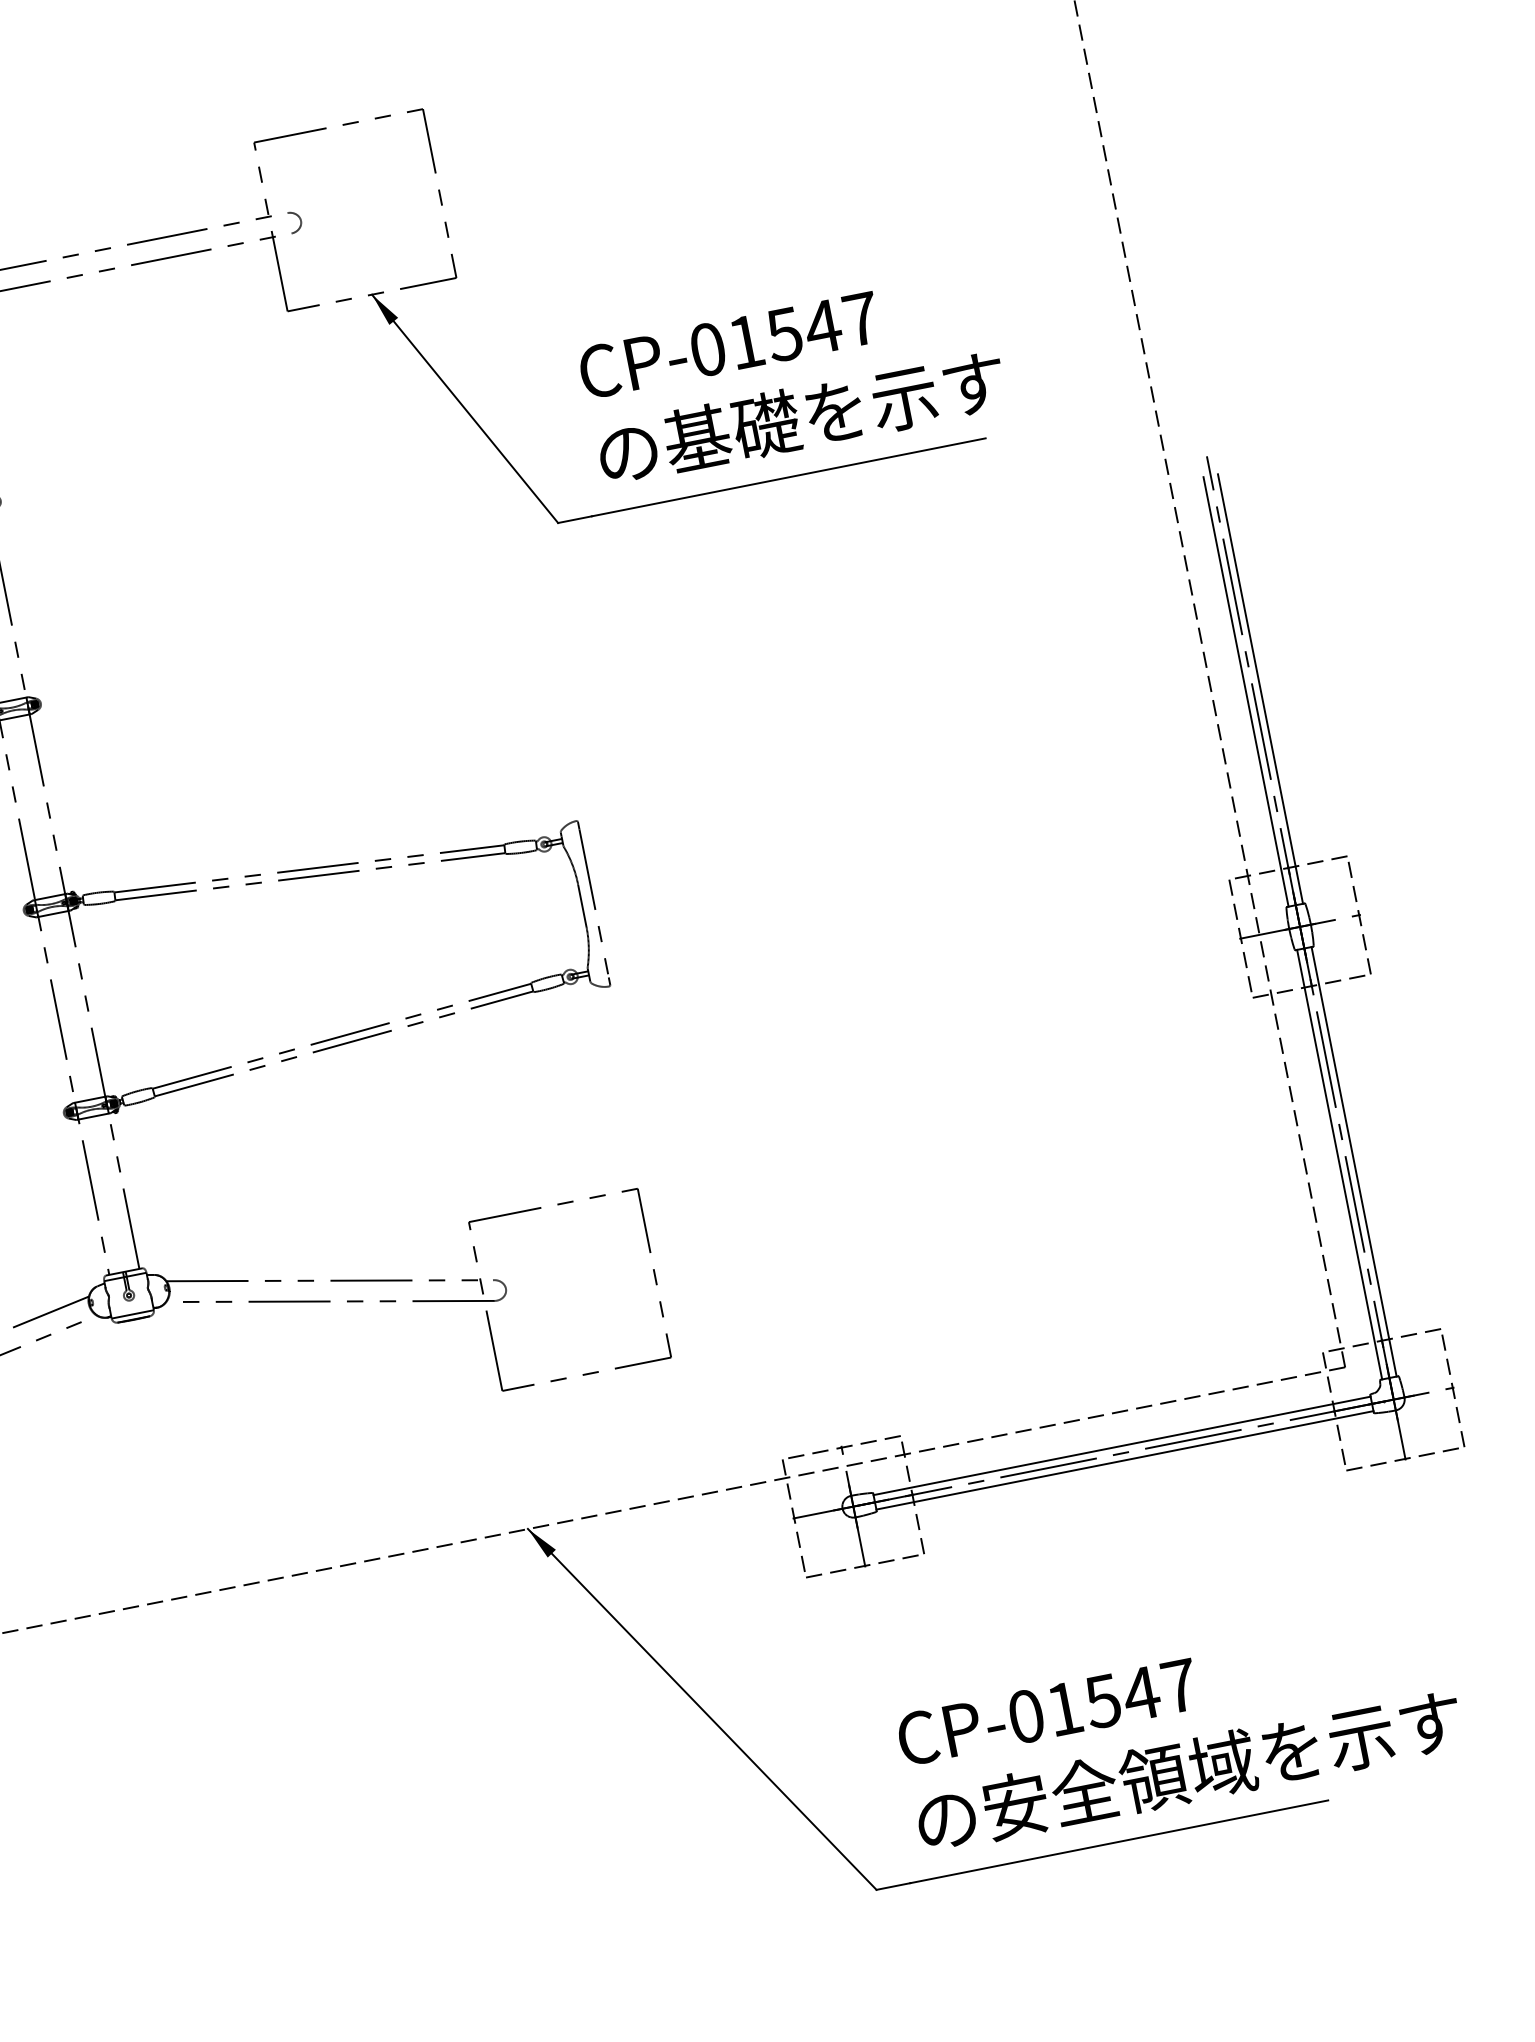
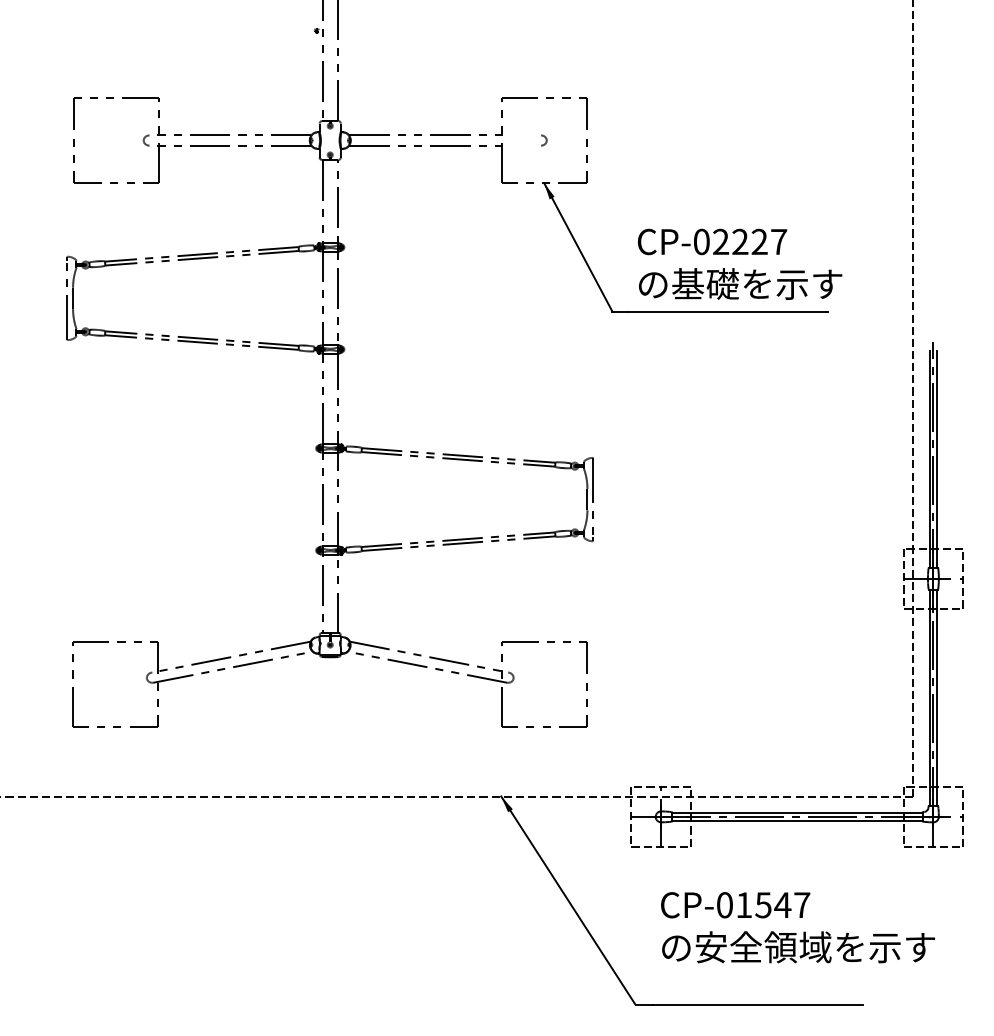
curve: (298, 221) -> (545, 140), moved
text: (784, 333) -> (740, 241), CP-01547 -> CP-02227
text: (1179, 1732) -> (797, 927), moved

